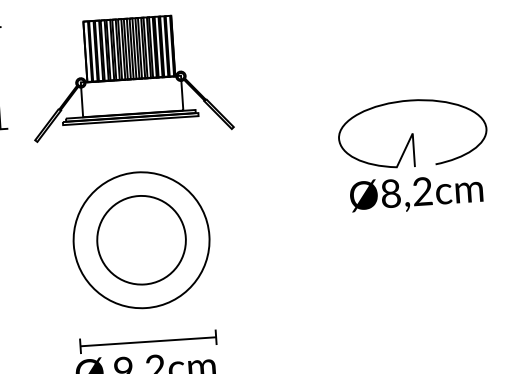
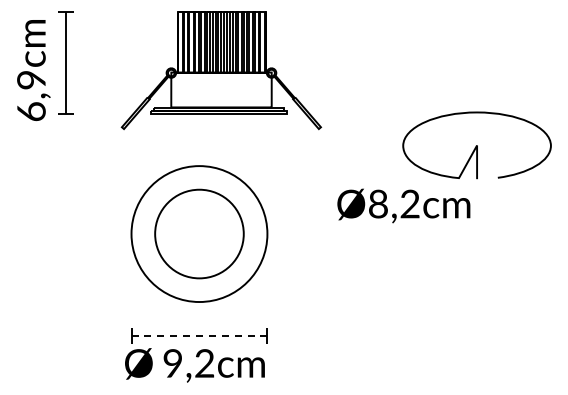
part: (130, 77) -> (221, 70), moved
text: (416, 193) -> (403, 205), moved
line: (148, 341) -> (199, 335), solid -> dashed

